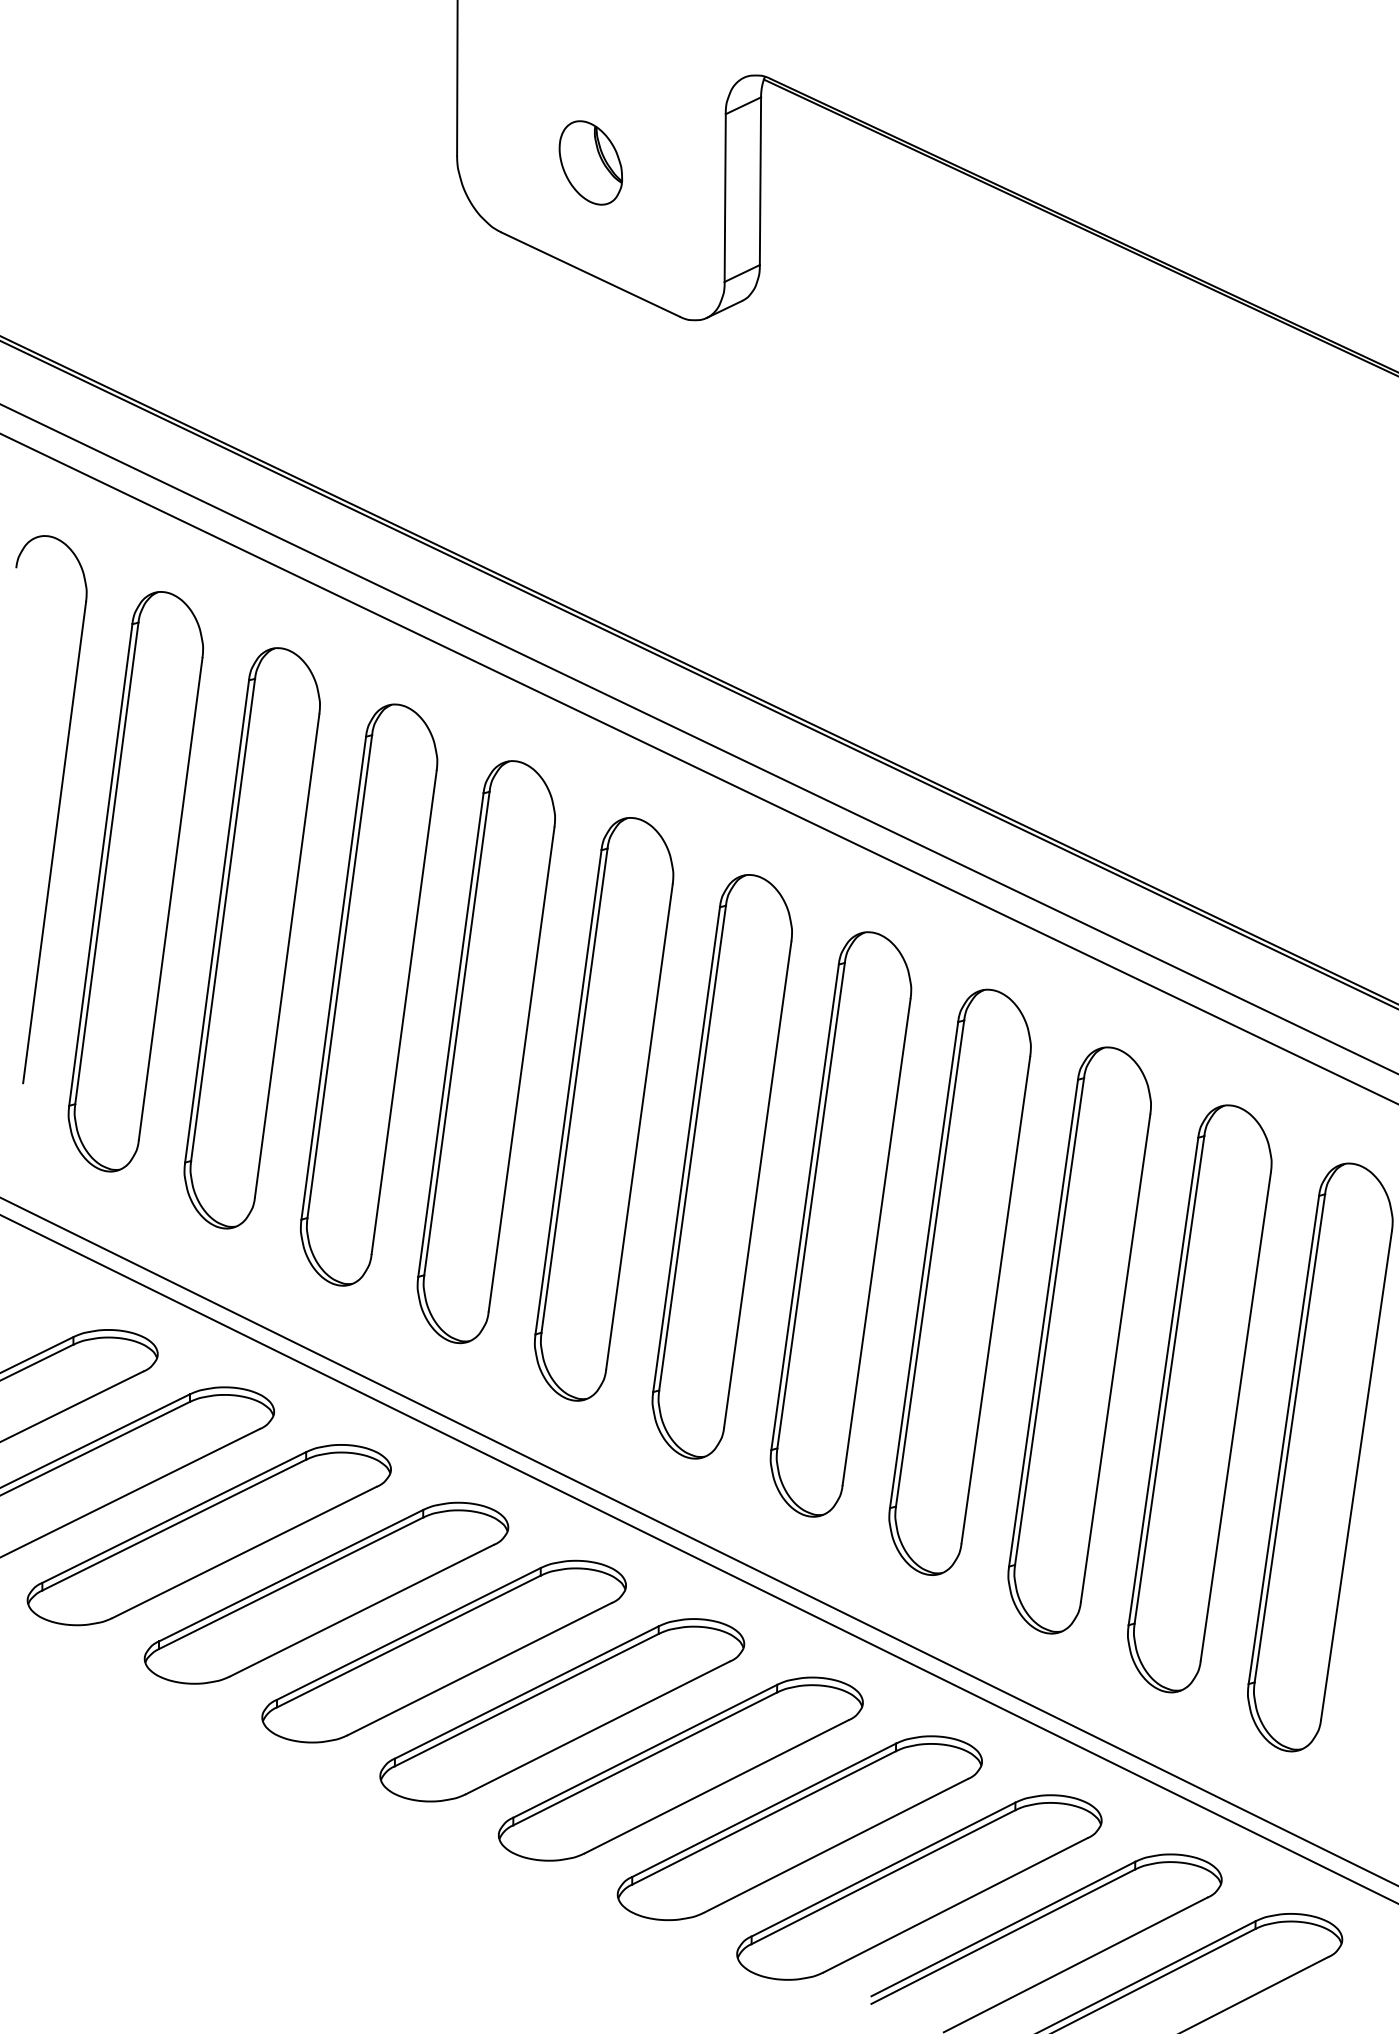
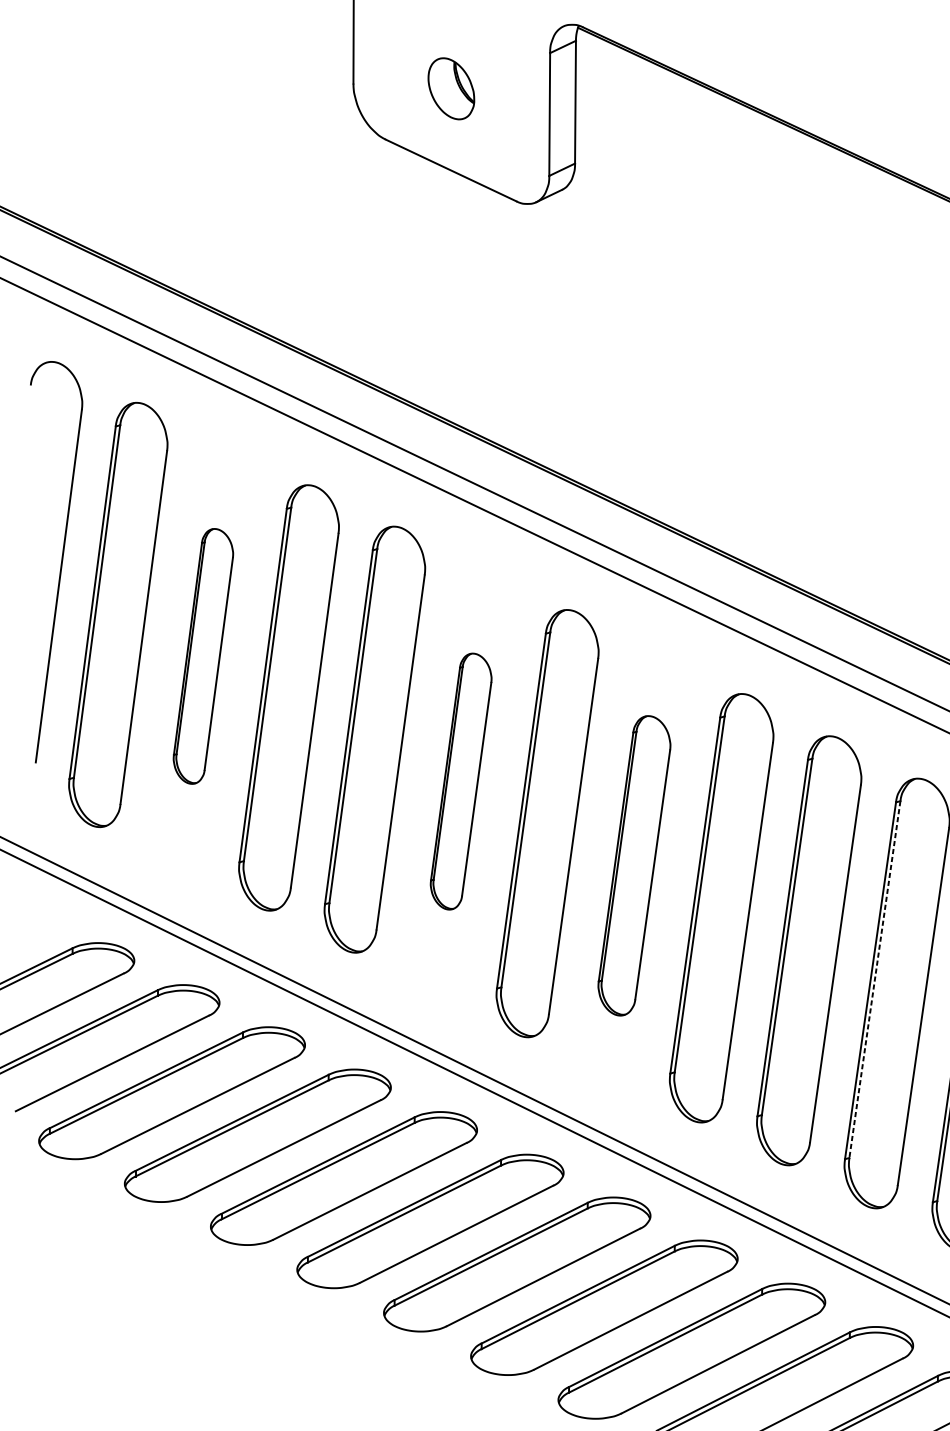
part: (251, 938) -> (202, 656), size x0.6
part: (604, 1109) -> (461, 781), size x0.6
part: (840, 1224) -> (634, 865), size x0.7
line: (1169, 1380) -> (874, 980), solid -> dashed

